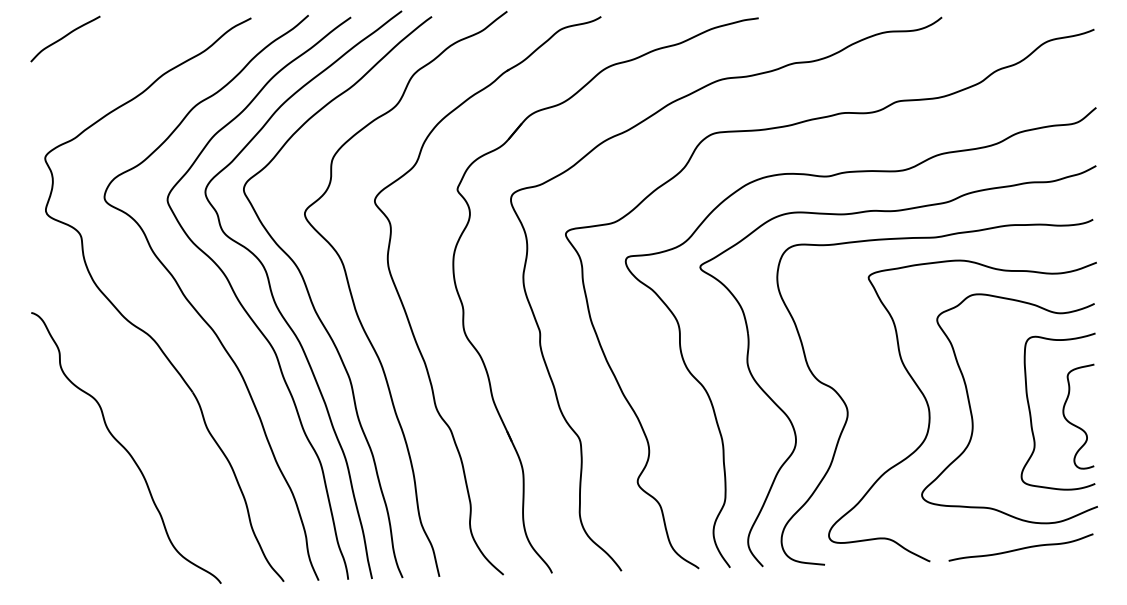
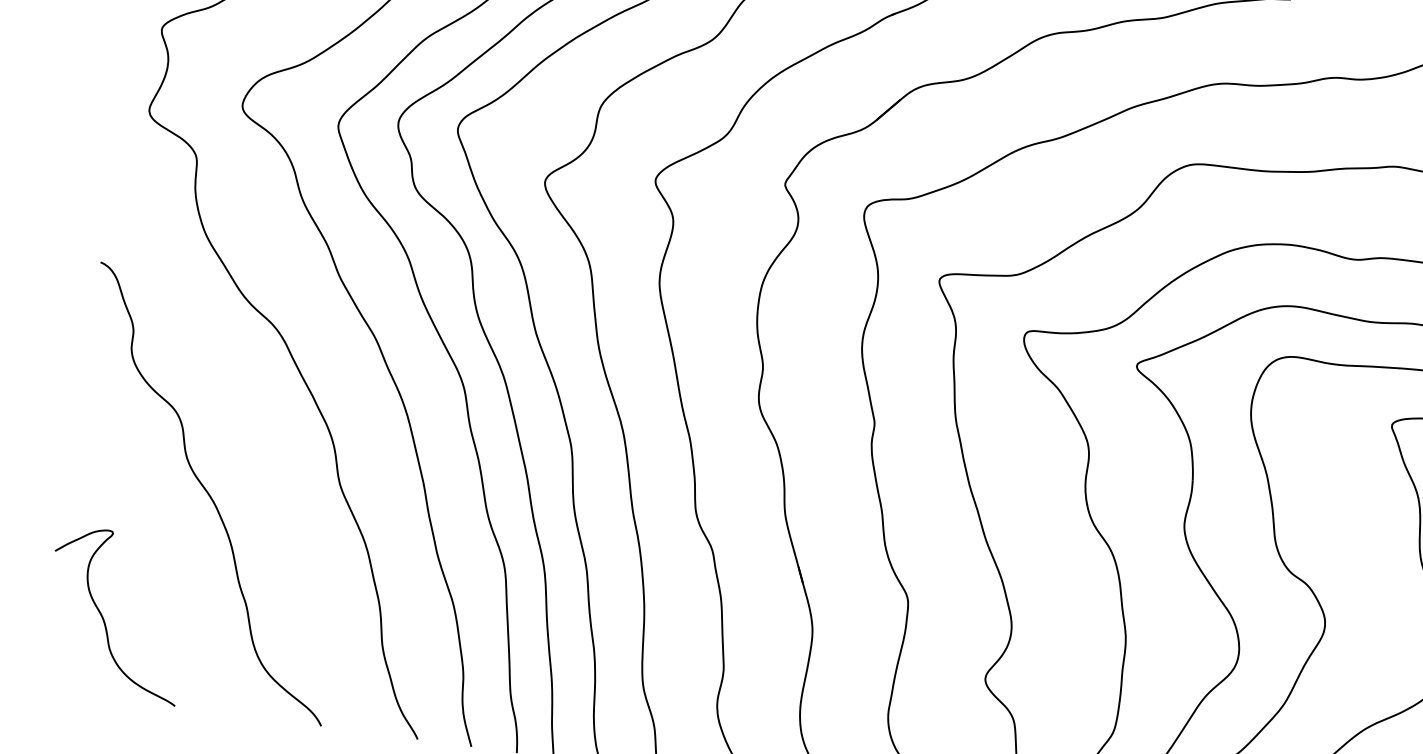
curve: (73, 540) -> (106, 621), added

